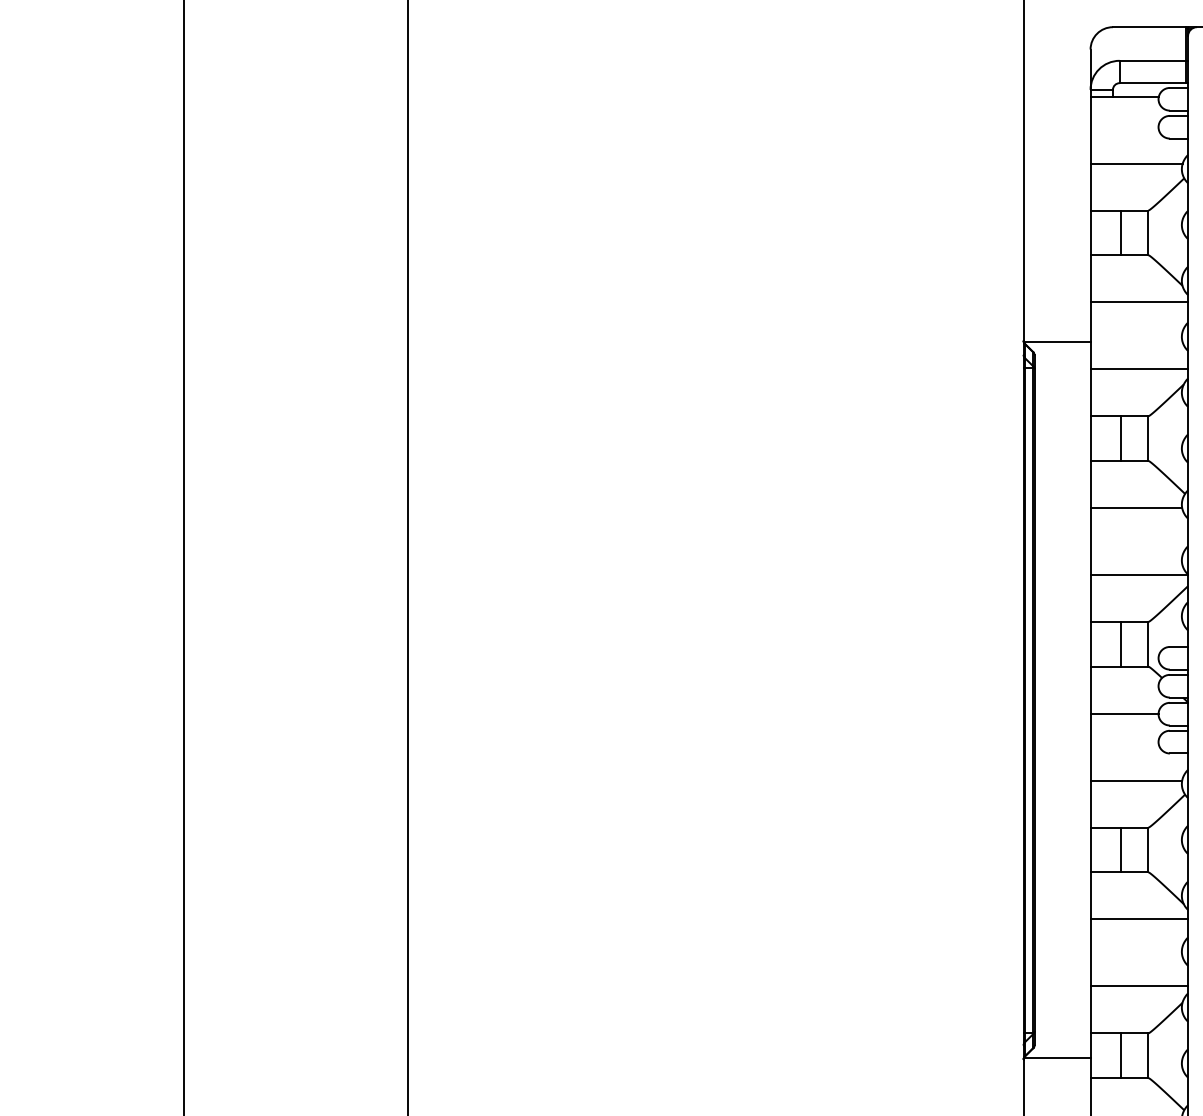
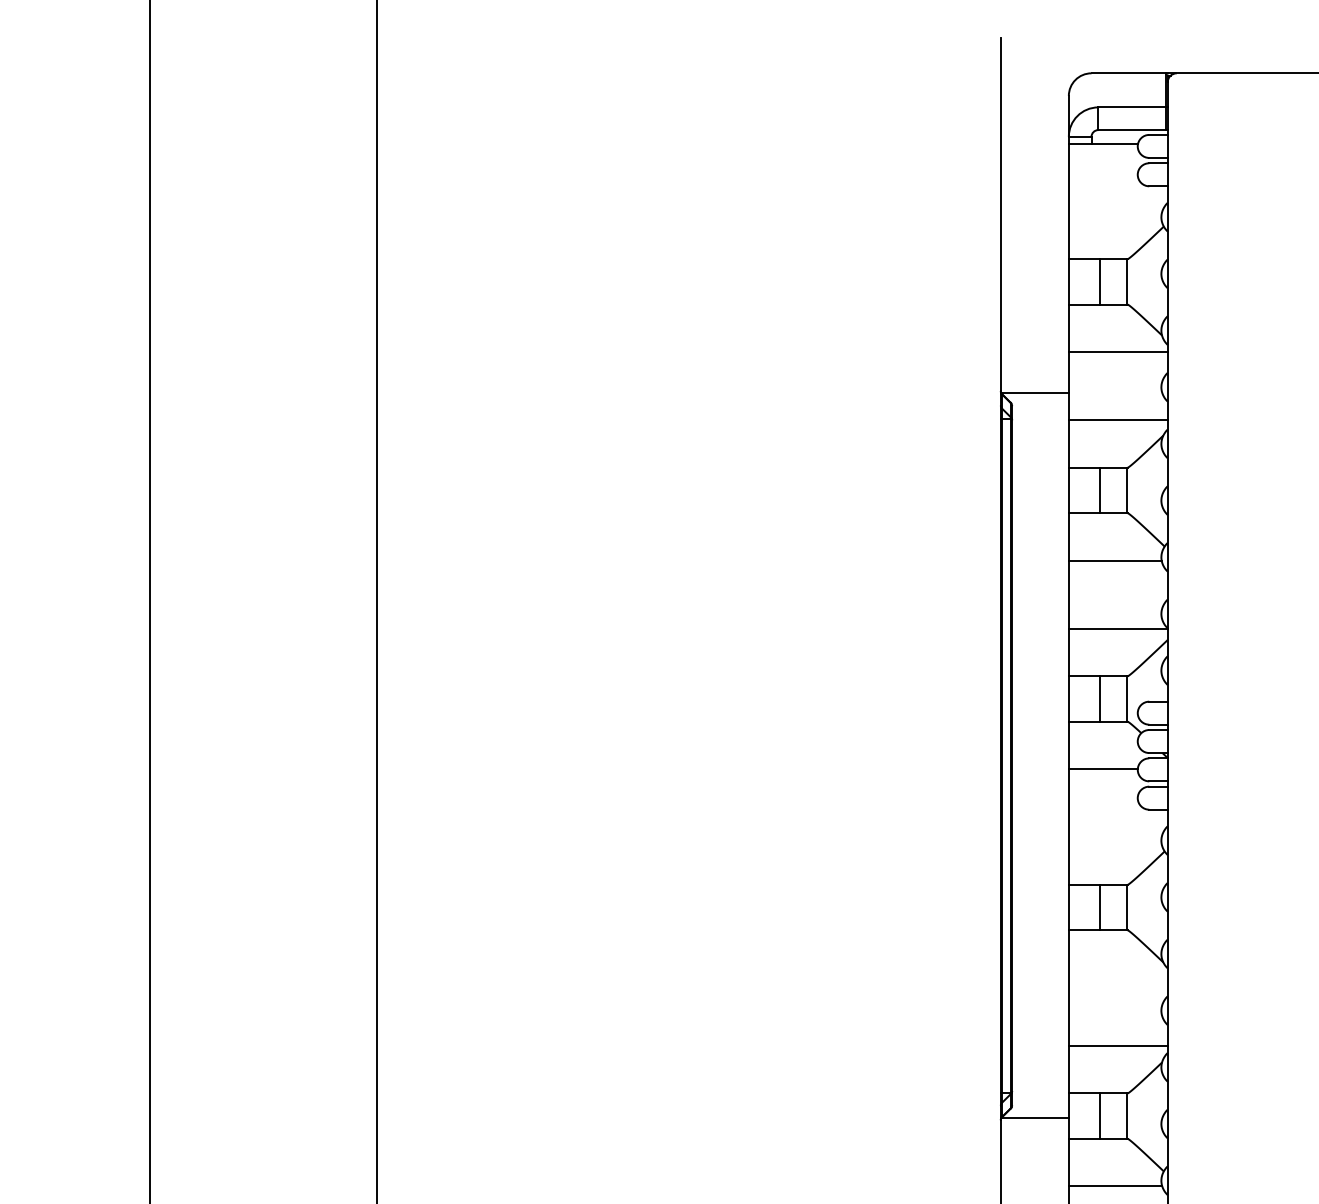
line: (1136, 163) -> (1115, 211), removed
line: (1135, 780) -> (1114, 837), removed
line: (1138, 918) -> (1117, 977), removed

